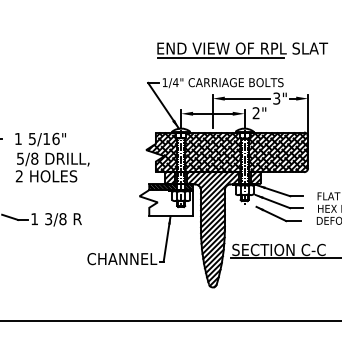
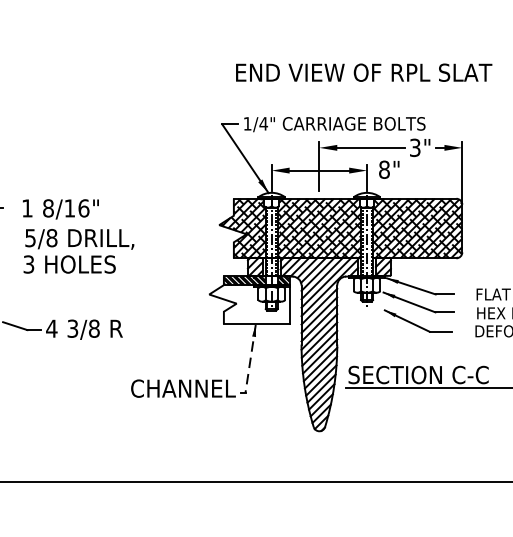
line: (220, 58) -> (330, 87), removed
text: (255, 113) -> (383, 170), 2" -> 8"
text: (31, 138) -> (47, 207), 5/16" -> 8/16"
text: (18, 176) -> (27, 264), 2 -> 3
text: (34, 219) -> (51, 329), 1 -> 4
line: (167, 239) -> (251, 359), solid -> dashed

